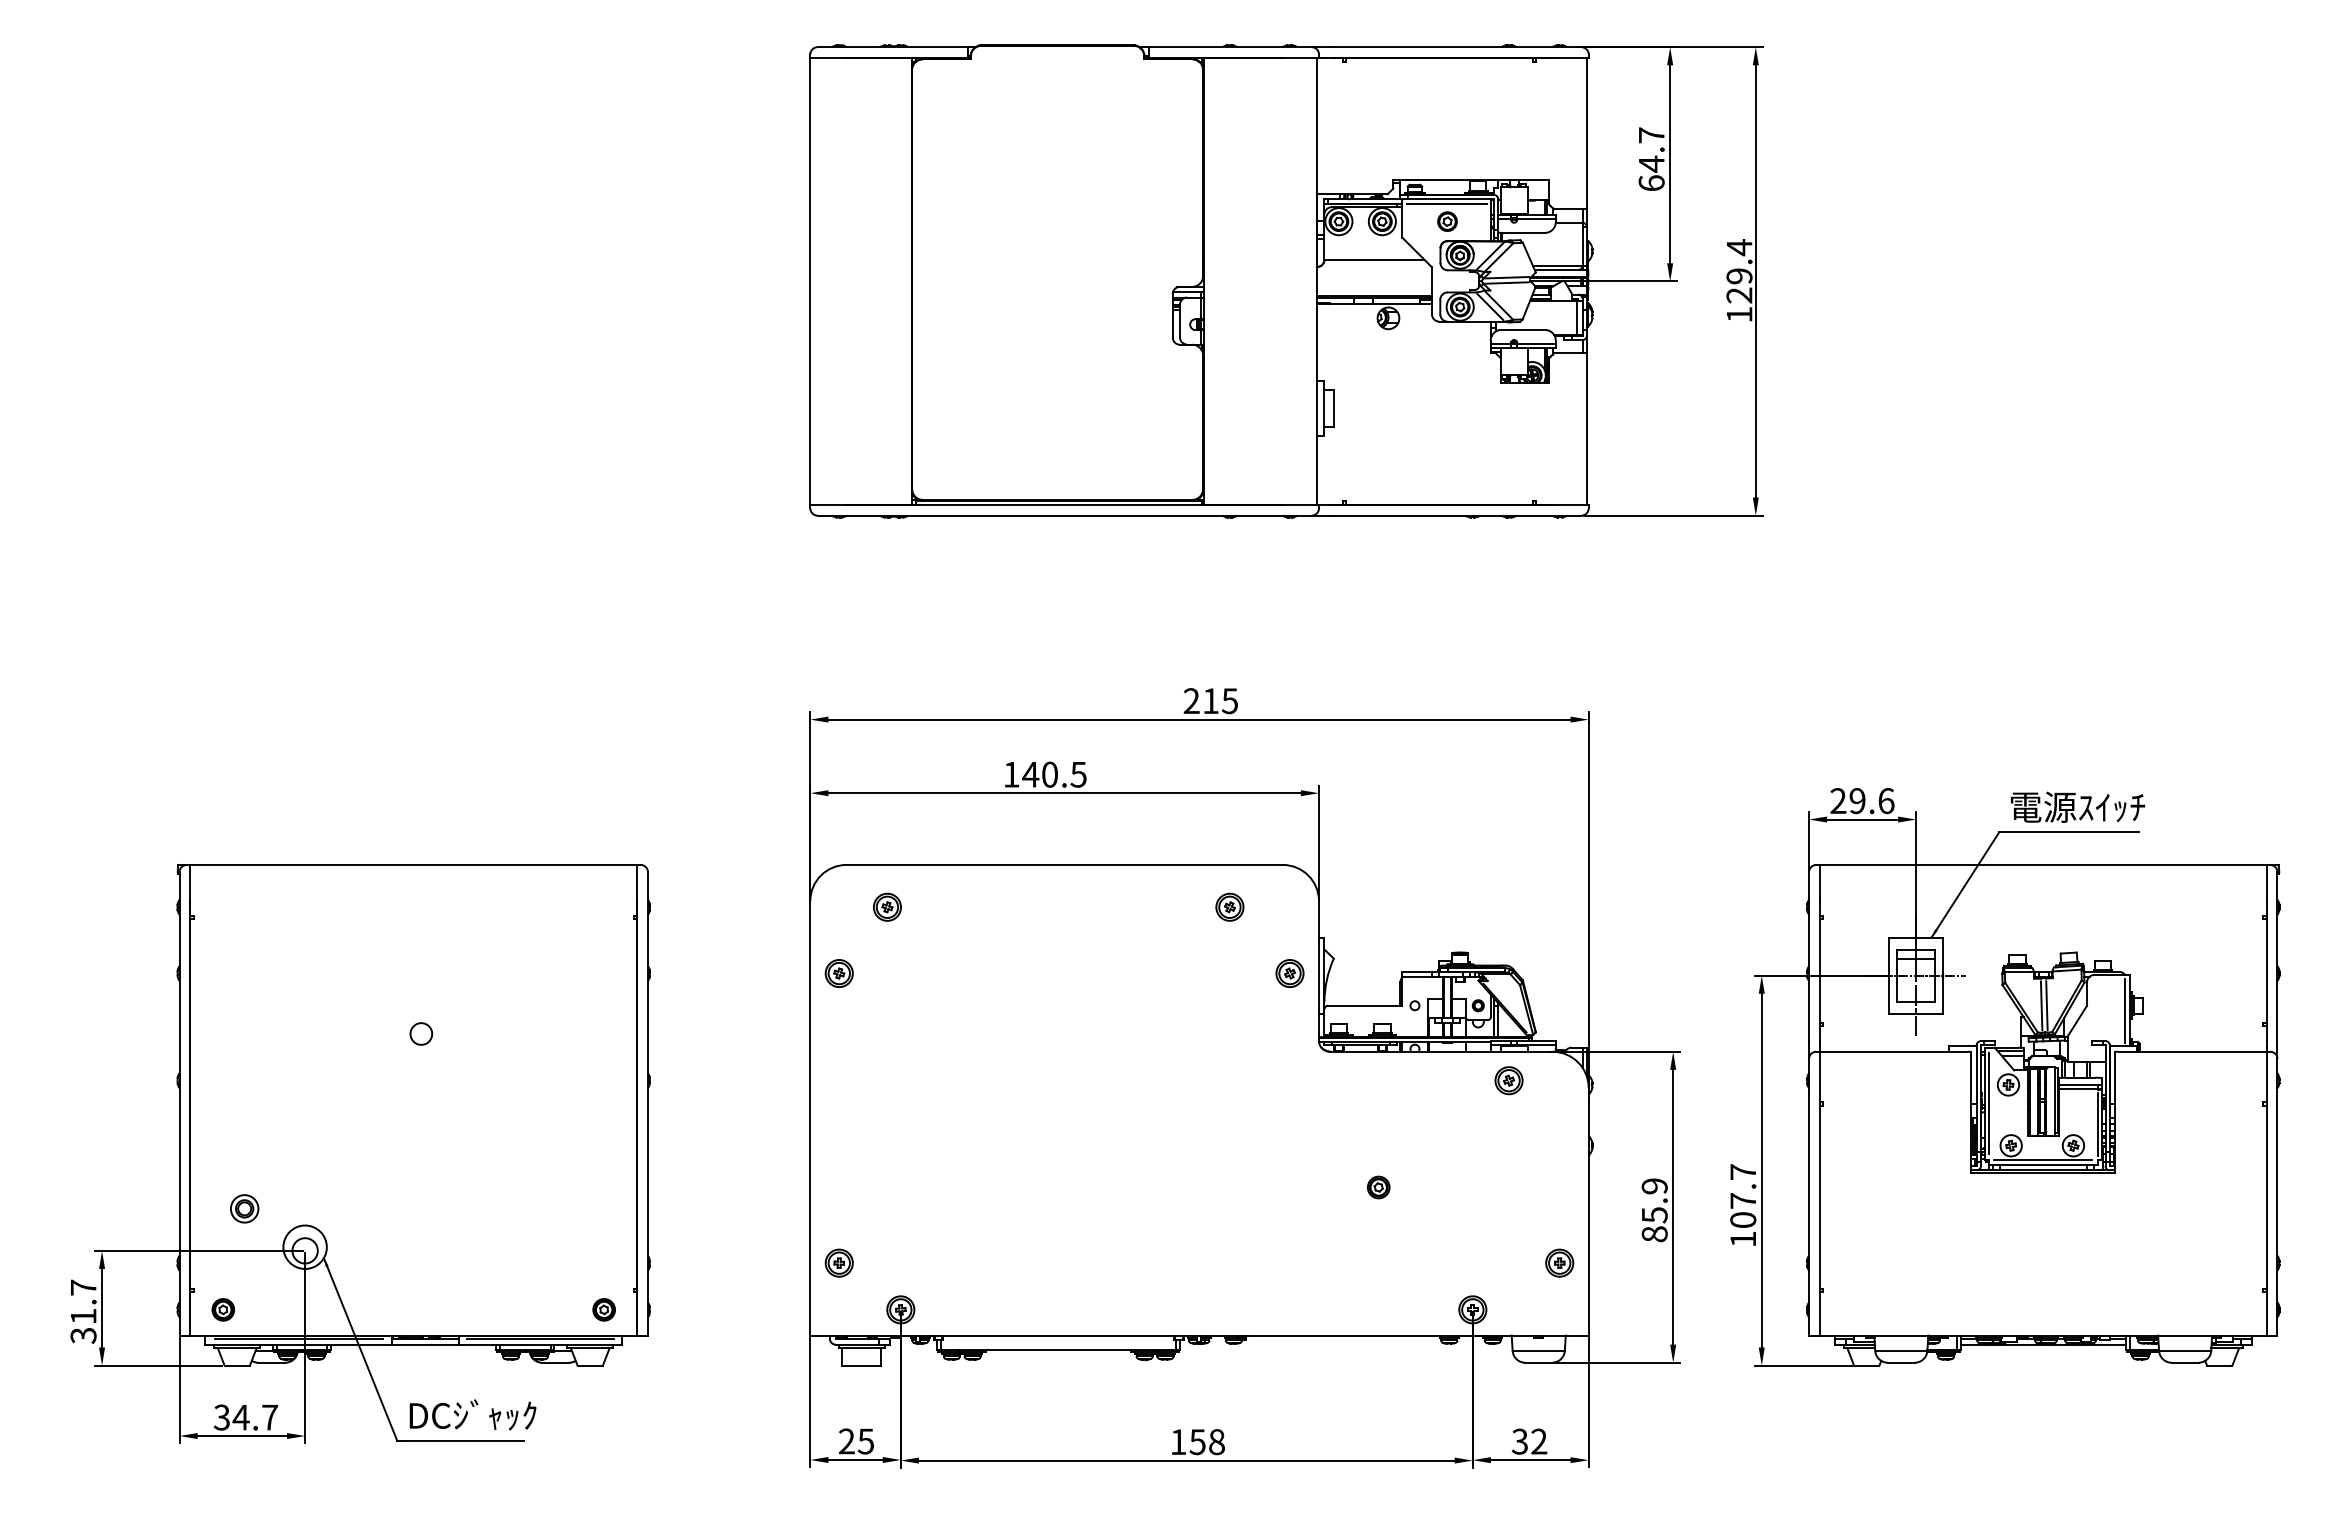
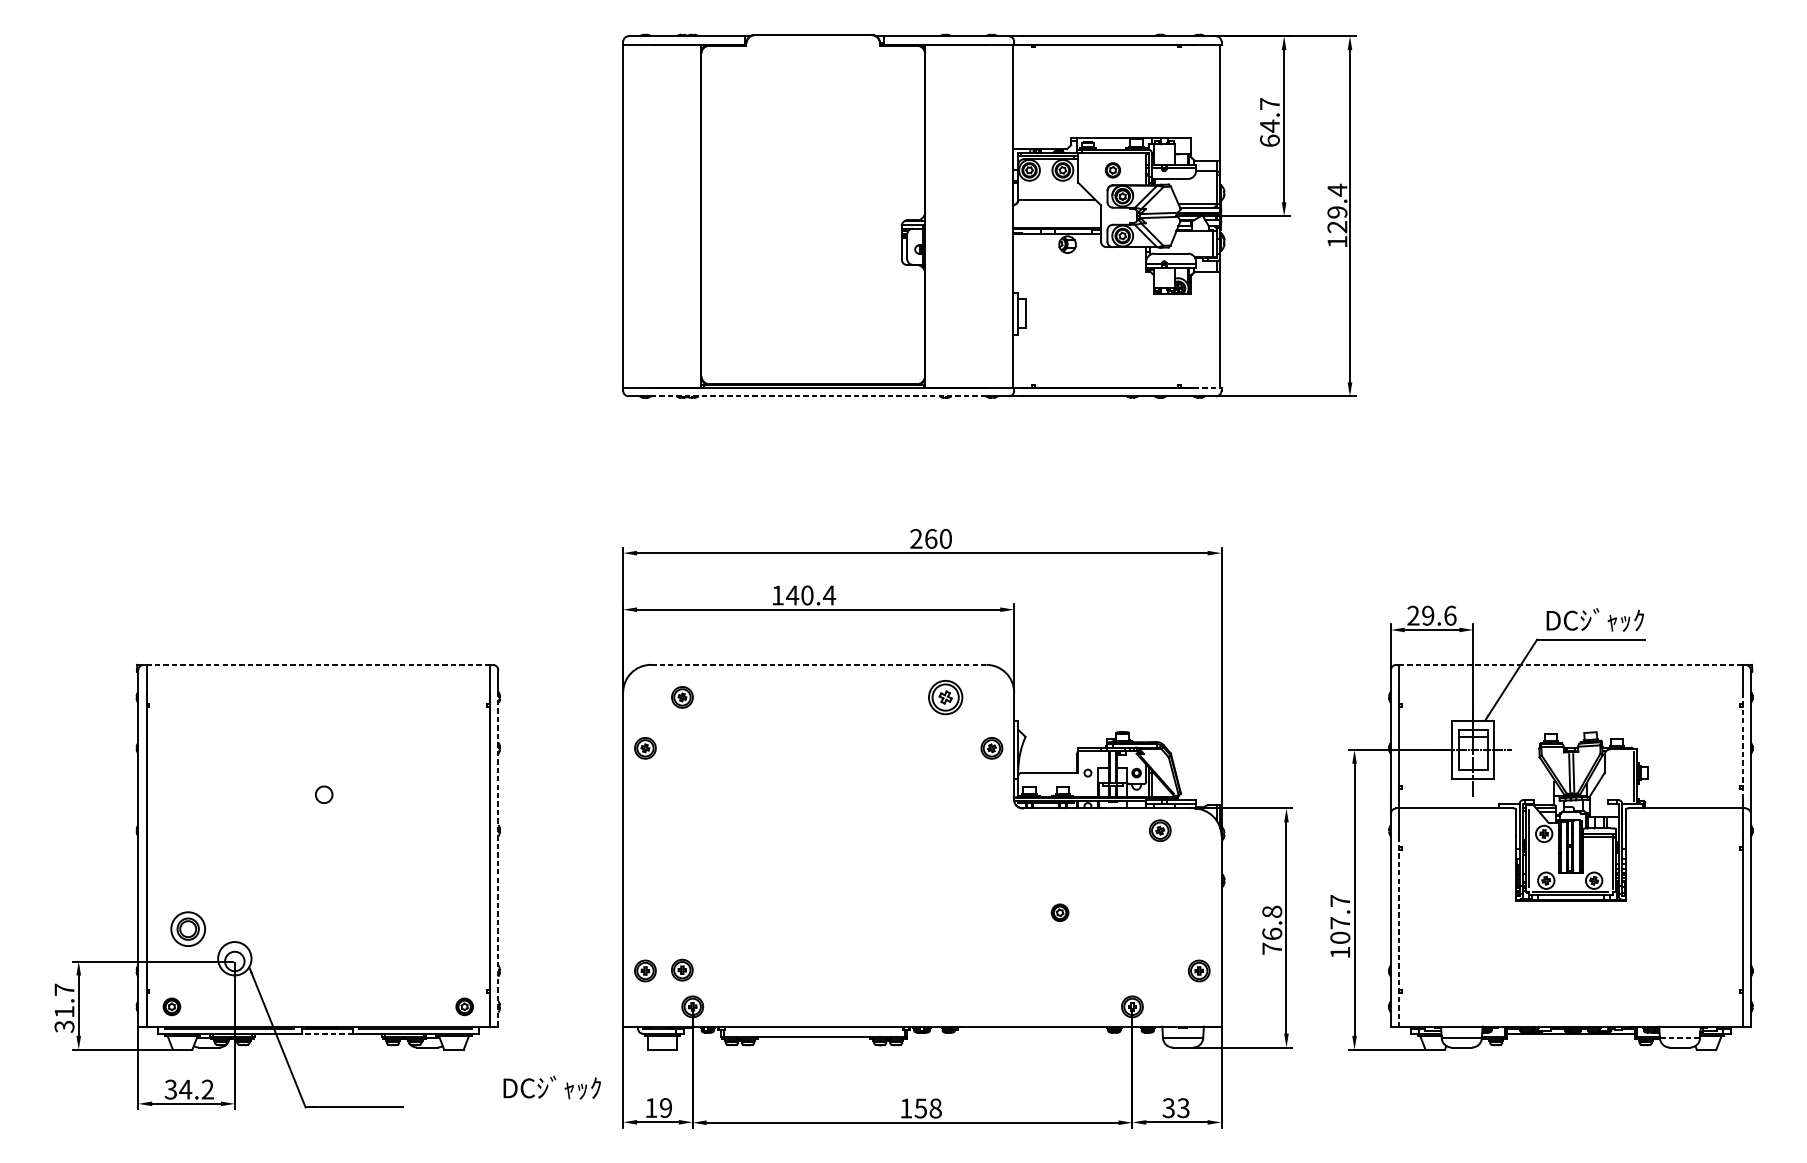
line: (1446, 203) -> (1112, 156), removed
line: (1571, 504) -> (1208, 387), solid -> dashed
line: (1065, 515) -> (819, 396), solid -> dashed
text: (1220, 701) -> (938, 539), 215 -> 260
text: (1078, 774) -> (829, 595), 140.5 -> 140.4
text: (2077, 806) -> (1597, 619), 電源ｽｲｯﾁ -> DCｼﾞｬｯｸ
line: (413, 864) -> (318, 664), solid -> dashed
line: (1064, 864) -> (818, 664), solid -> dashed
line: (2042, 864) -> (1570, 664), solid -> dashed
part: (1229, 906) -> (945, 696), size x1.6
line: (2266, 971) -> (1742, 746), solid -> dashed
line: (647, 1117) -> (498, 859), solid -> dashed
part: (244, 1208) -> (188, 928), size x1.6
text: (1654, 1210) -> (1272, 930), 85.9 -> 76.8
line: (1819, 1211) -> (1398, 931), solid -> dashed
part: (886, 1261) -> (681, 969), added
line: (425, 1344) -> (327, 1033), solid -> dashed
line: (2185, 1350) -> (1680, 1038), solid -> dashed
text: (472, 1414) -> (551, 1087), moved
text: (270, 1417) -> (208, 1089), 34.7 -> 34.2
text: (856, 1441) -> (658, 1108), 25 -> 19
text: (1539, 1441) -> (1183, 1108), 32 -> 33

